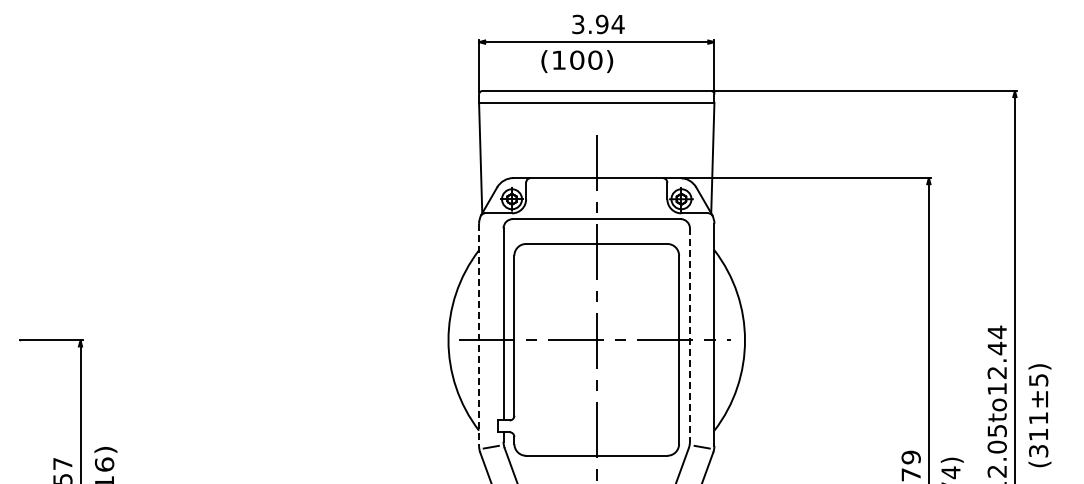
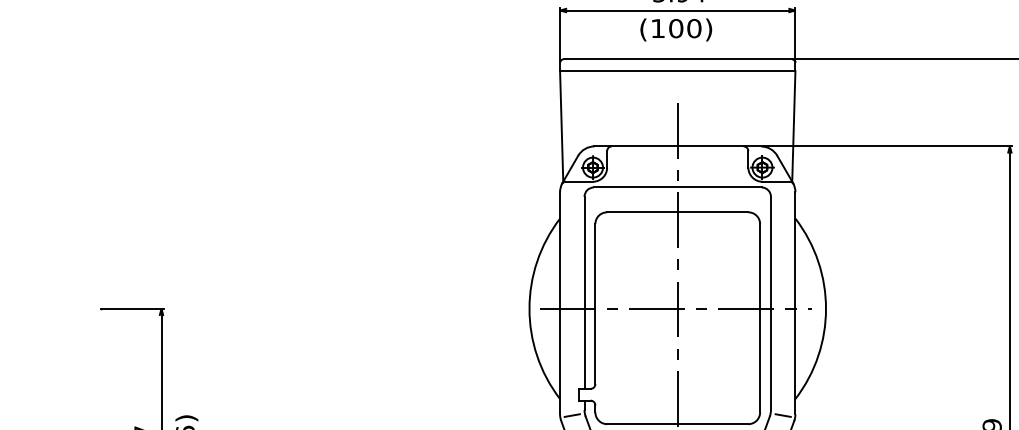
text: (577, 61) -> (676, 29), moved
line: (479, 335) -> (560, 303), dashed -> solid
line: (689, 335) -> (770, 303), dashed -> solid

